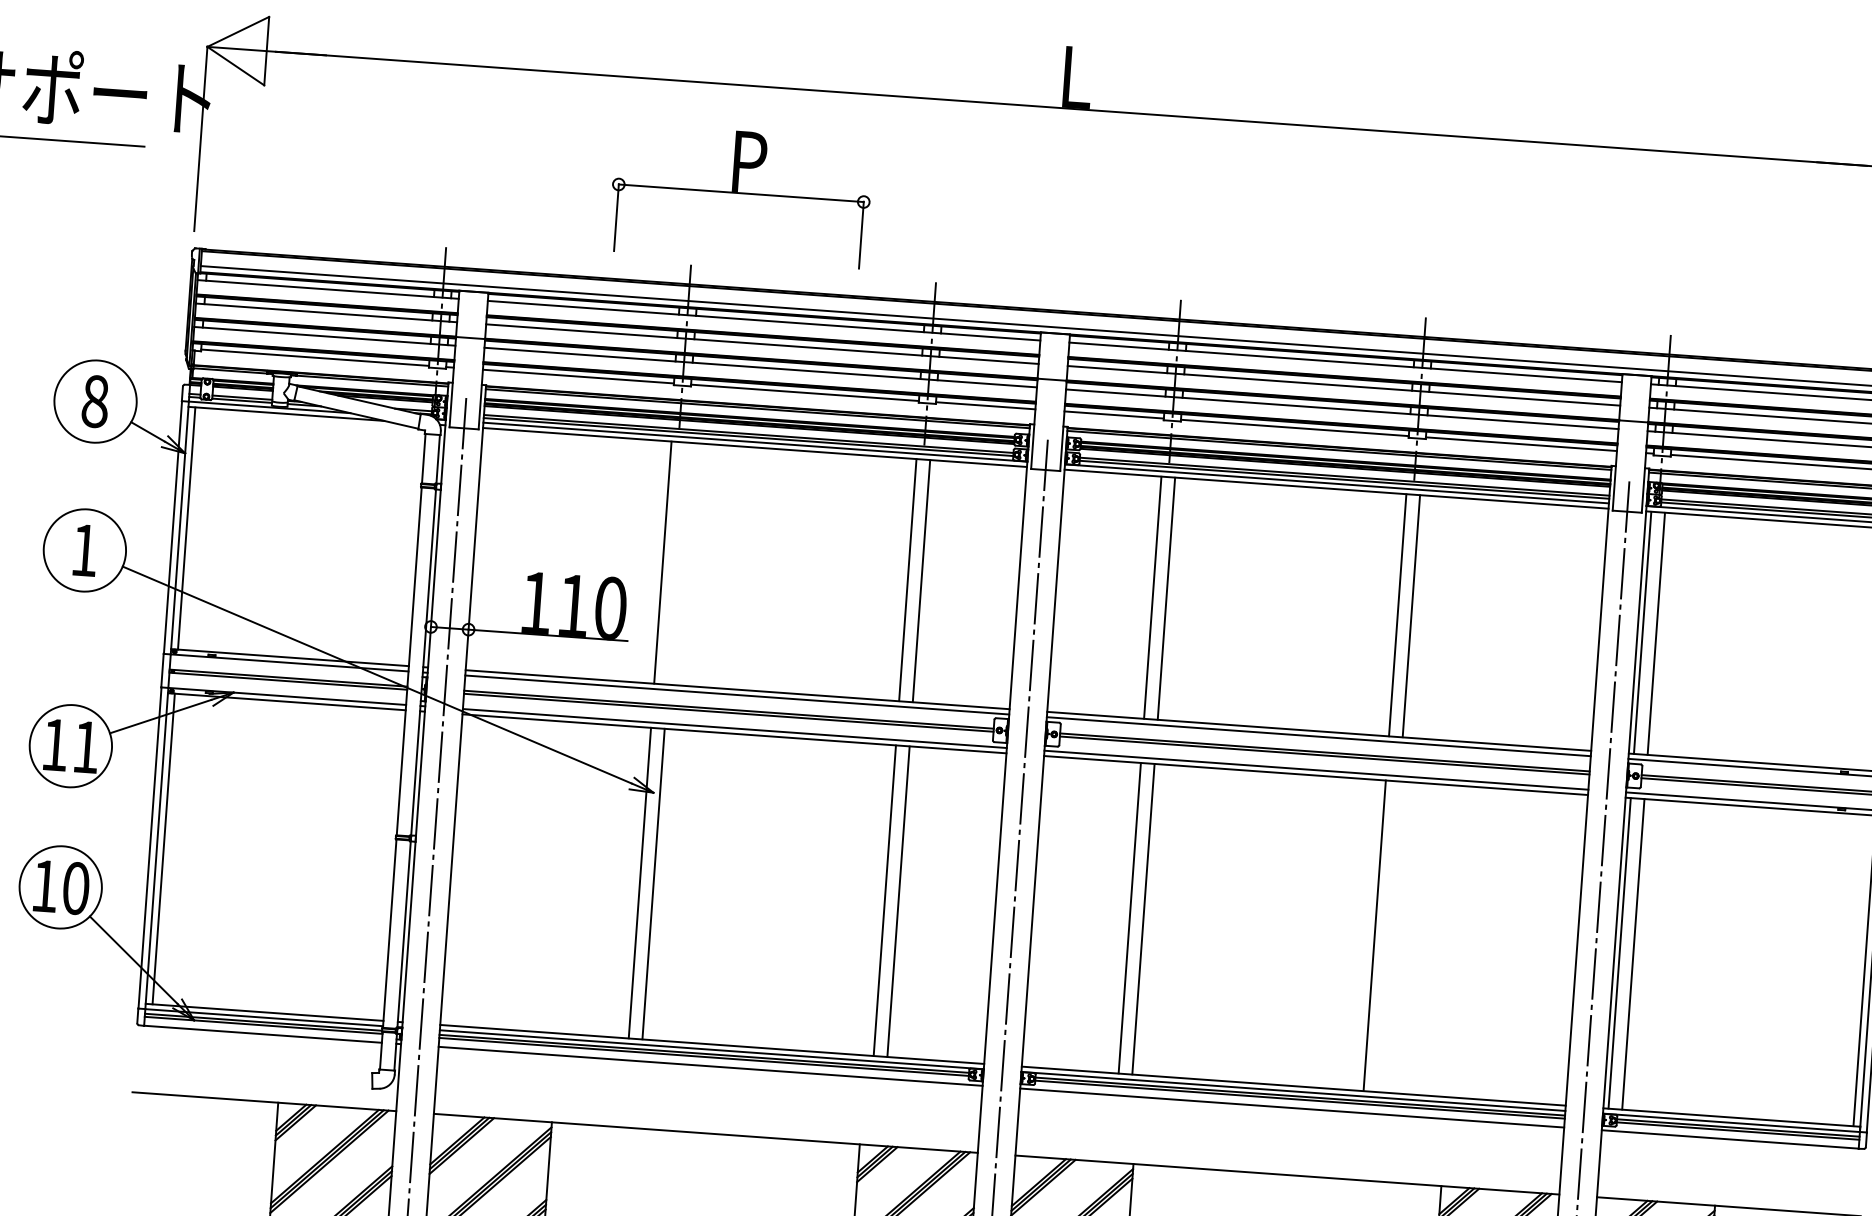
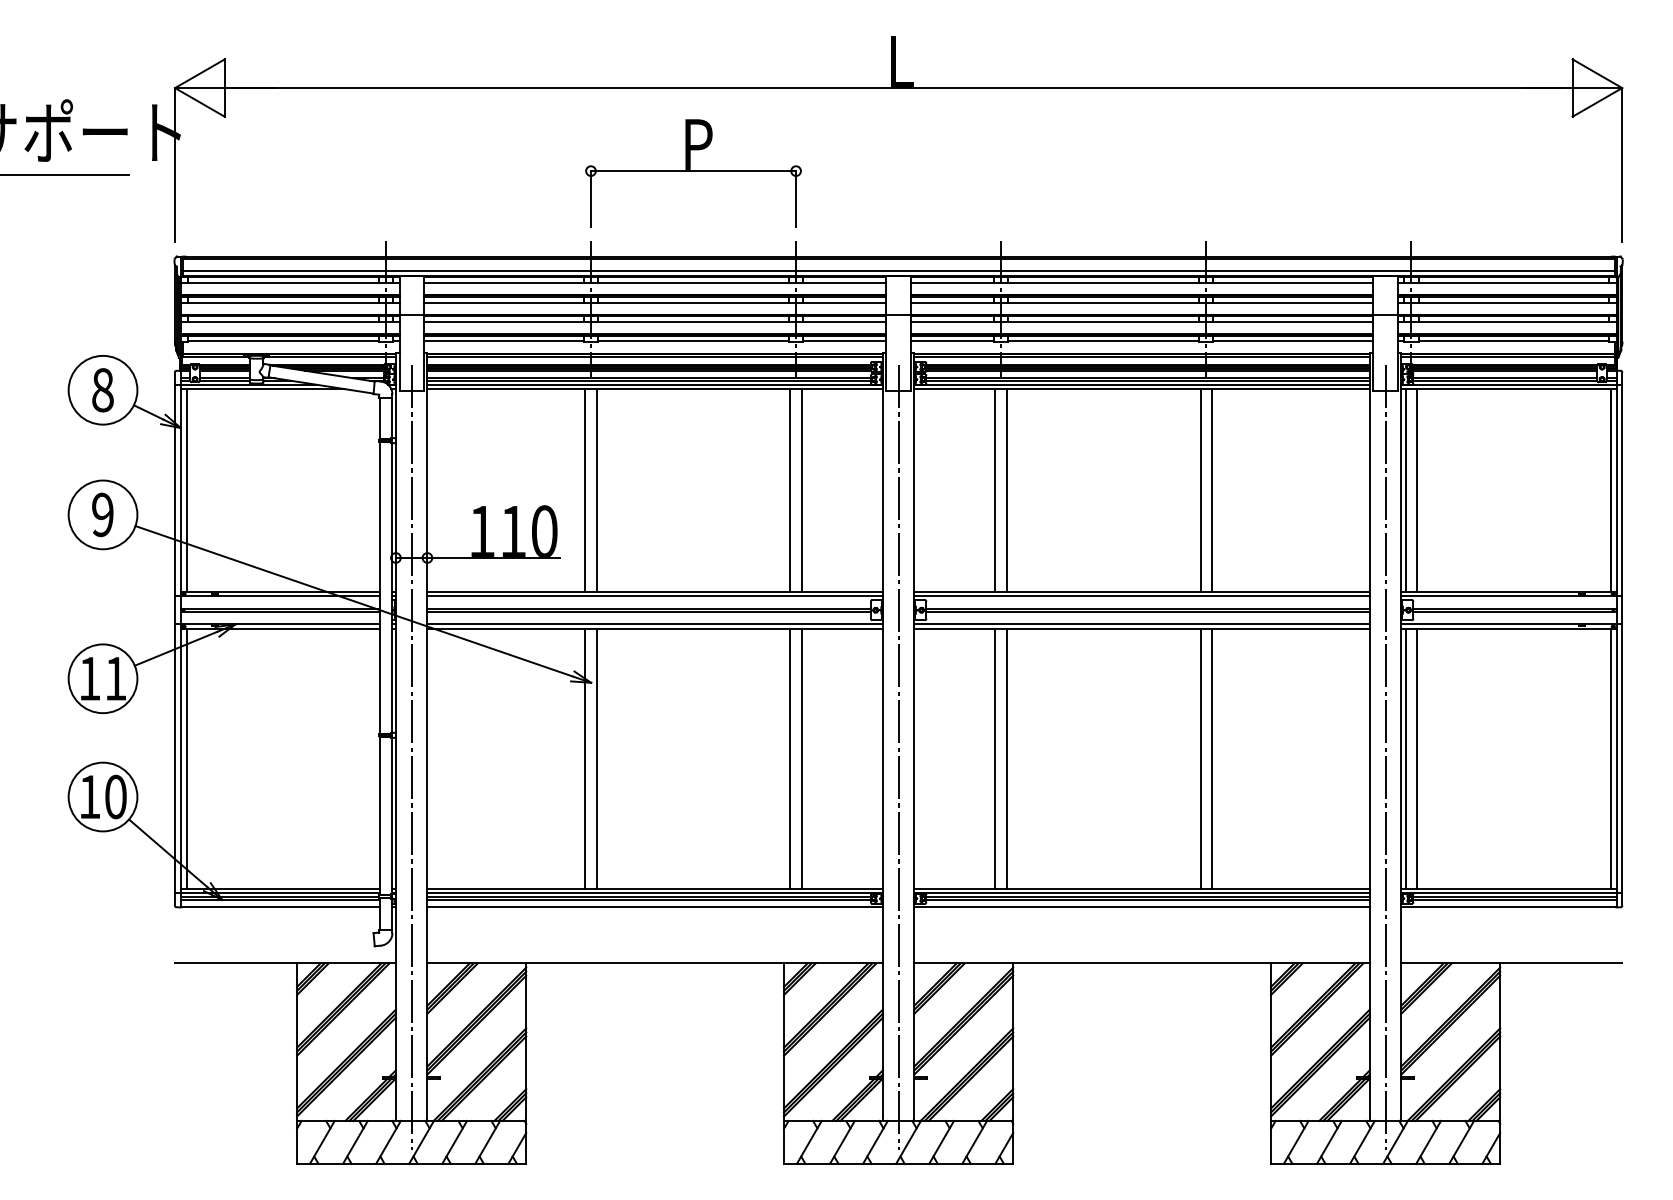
part: (741, 196) -> (693, 173), moved
text: (84, 549) -> (102, 514), 1 -> 9
line: (676, 563) -> (596, 490), added
line: (1388, 936) -> (1212, 758), added

